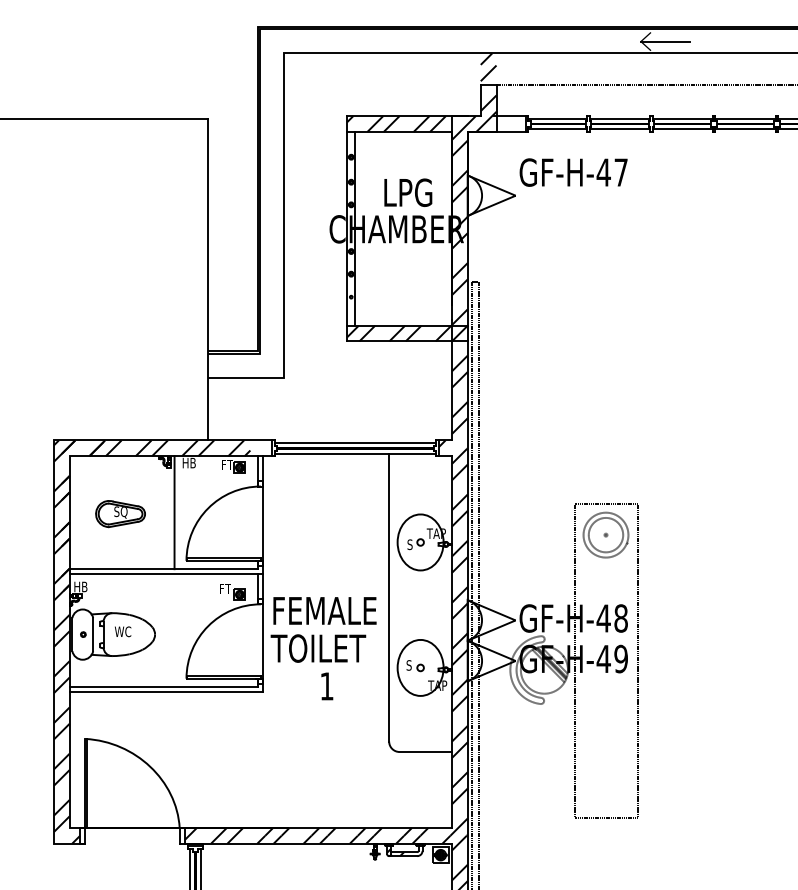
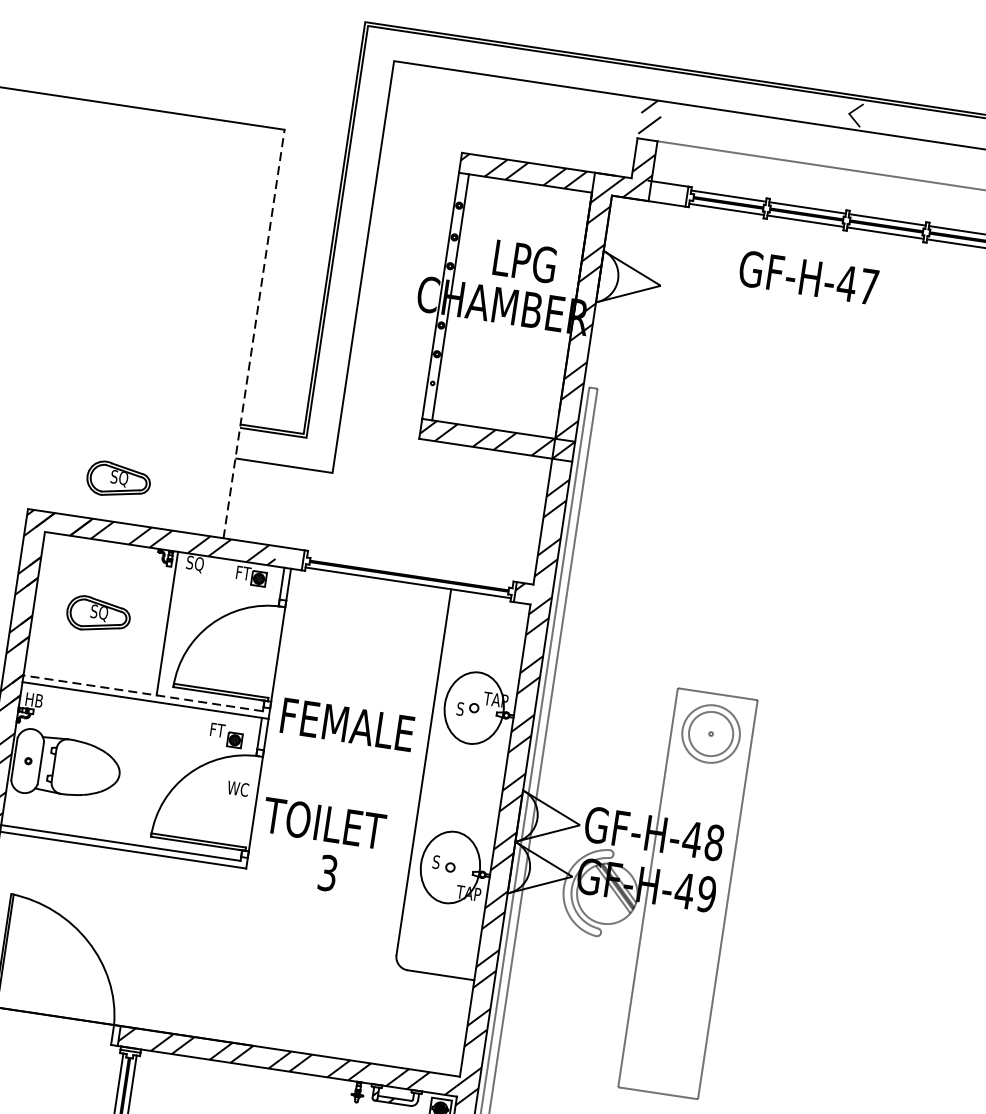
line: (665, 41) -> (880, 118), removed
text: (573, 172) -> (808, 277), moved
line: (207, 279) -> (253, 333), solid -> dashed
part: (120, 408) -> (118, 481), added
line: (355, 443) -> (410, 570), removed
text: (188, 463) -> (194, 563), HB -> SQ
line: (163, 569) -> (142, 693), solid -> dashed
text: (324, 610) -> (347, 724), moved
text: (123, 631) -> (238, 788), moved
text: (326, 686) -> (327, 873), 1 -> 3

